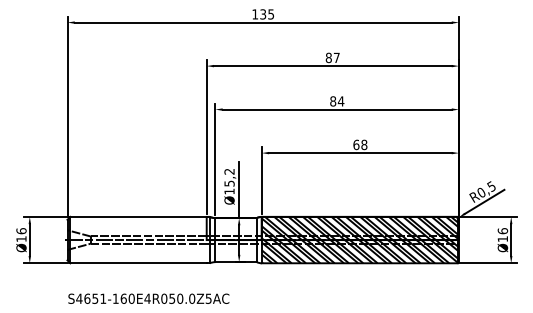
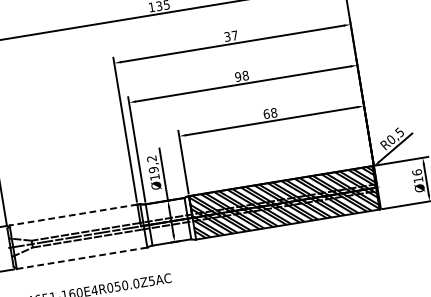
text: (328, 57) -> (227, 36), 87 -> 37
text: (337, 101) -> (242, 76), 84 -> 98
text: (229, 183) -> (153, 169), Ø15,2 -> Ø19,2
line: (138, 216) -> (73, 214), solid -> dashed
line: (139, 263) -> (81, 258), solid -> dashed

